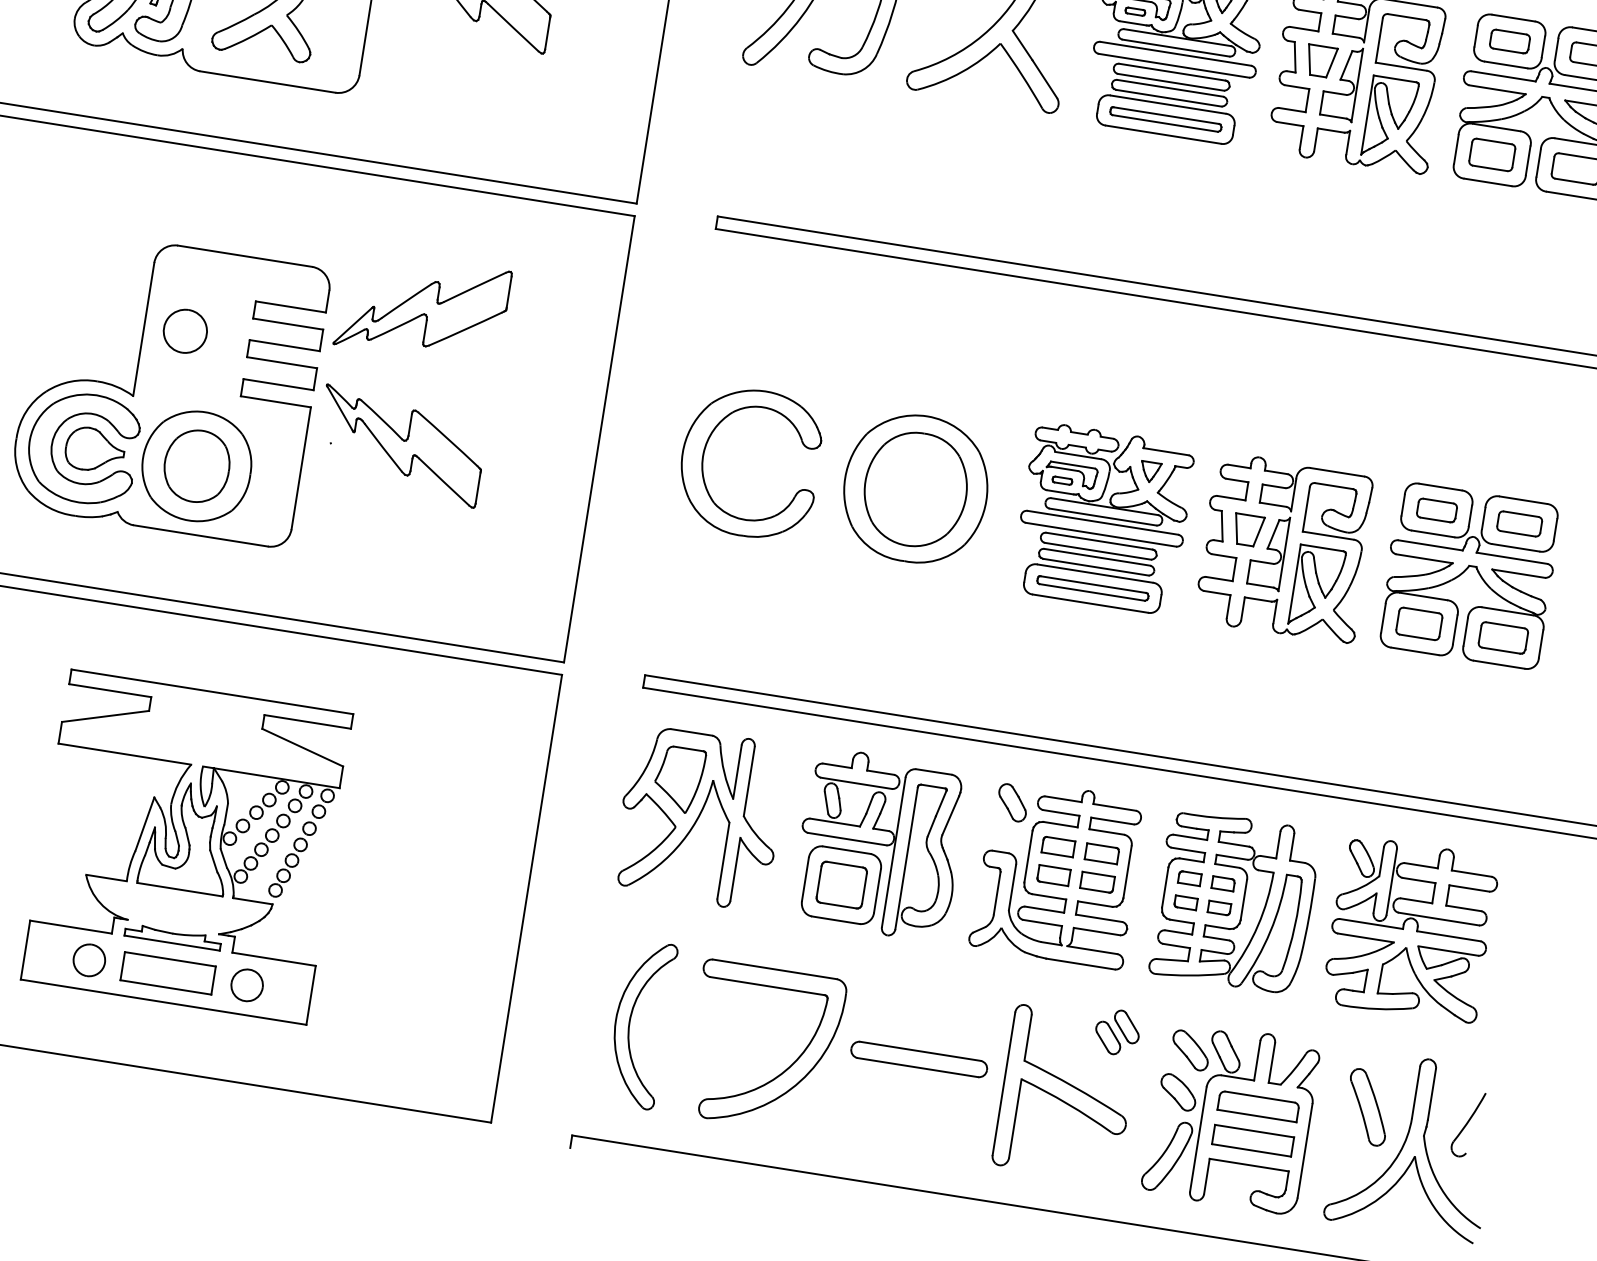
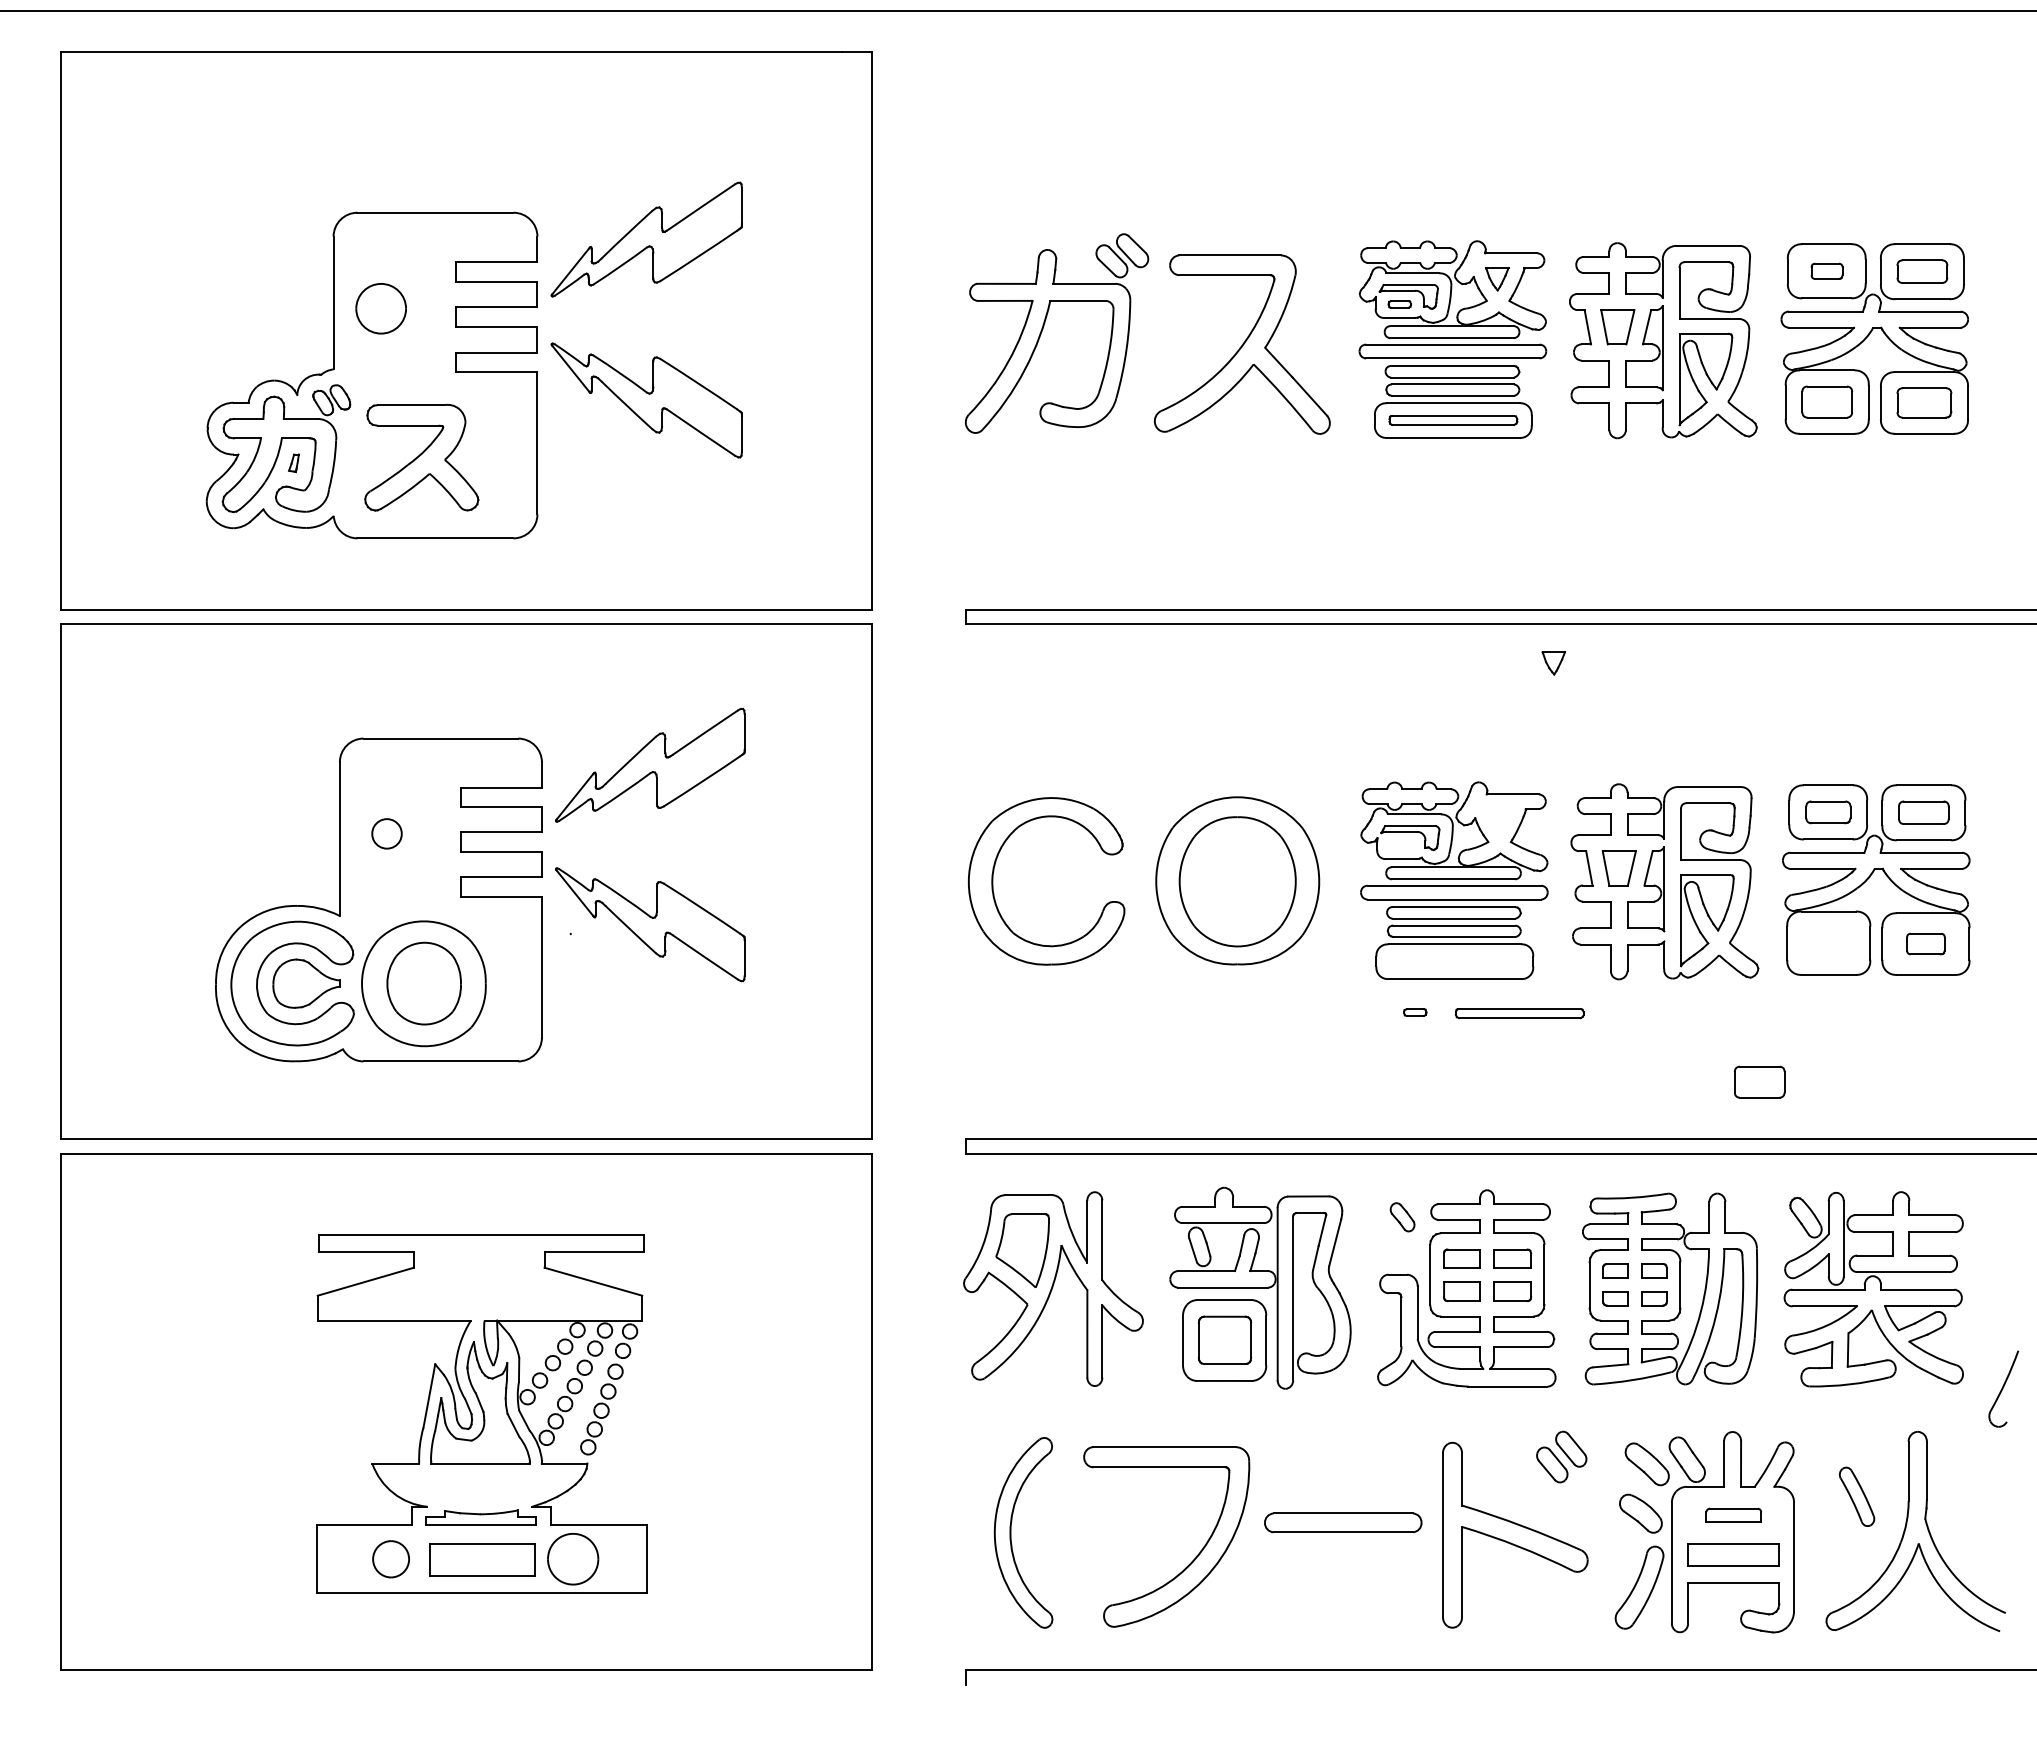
part: (1510, 41) -> (1827, 271), size x0.7
part: (184, 330) -> (386, 833), size x0.6
part: (1150, 472) -> (1553, 663), moved
part: (1062, 480) -> (1415, 1012), moved
part: (1092, 588) -> (1519, 1013), moved
part: (1419, 623) -> (1759, 1081), moved
part: (1503, 637) -> (1925, 943), size x0.7
part: (1012, 803) -> (1402, 1217), size x0.7
part: (247, 985) -> (573, 1559), size x1.4
part: (1258, 1105) -> (1733, 1514), size x0.6
part: (1367, 1107) -> (1856, 1496), size x0.7
part: (1467, 1123) -> (2003, 1388), moved

